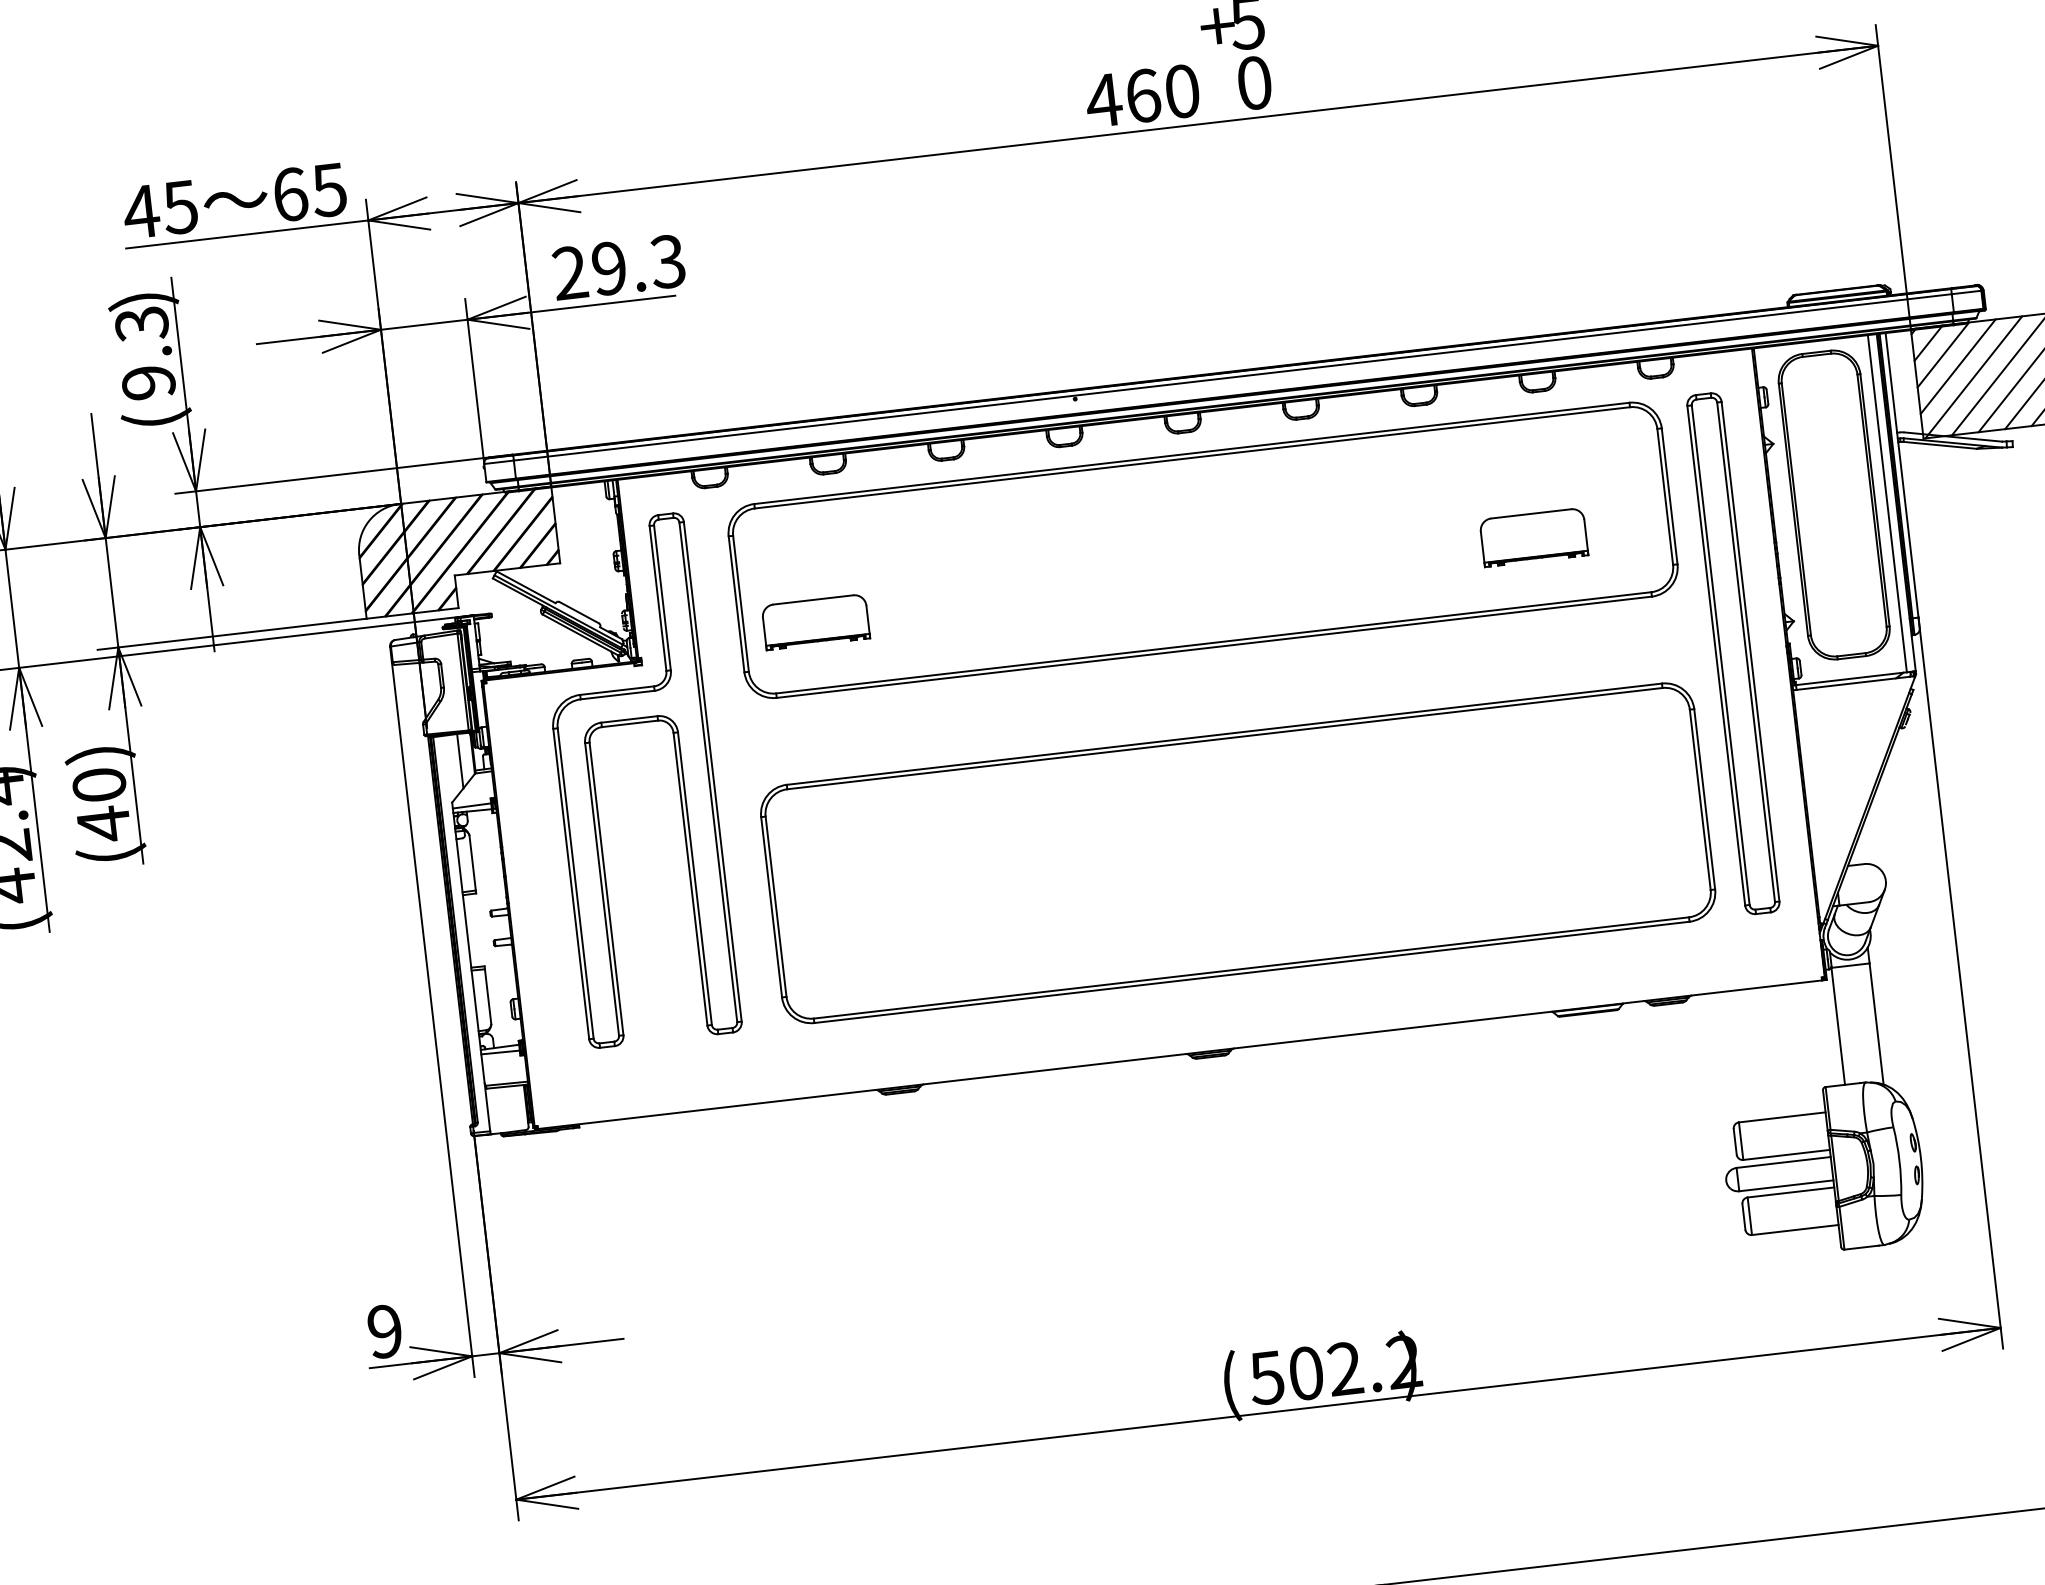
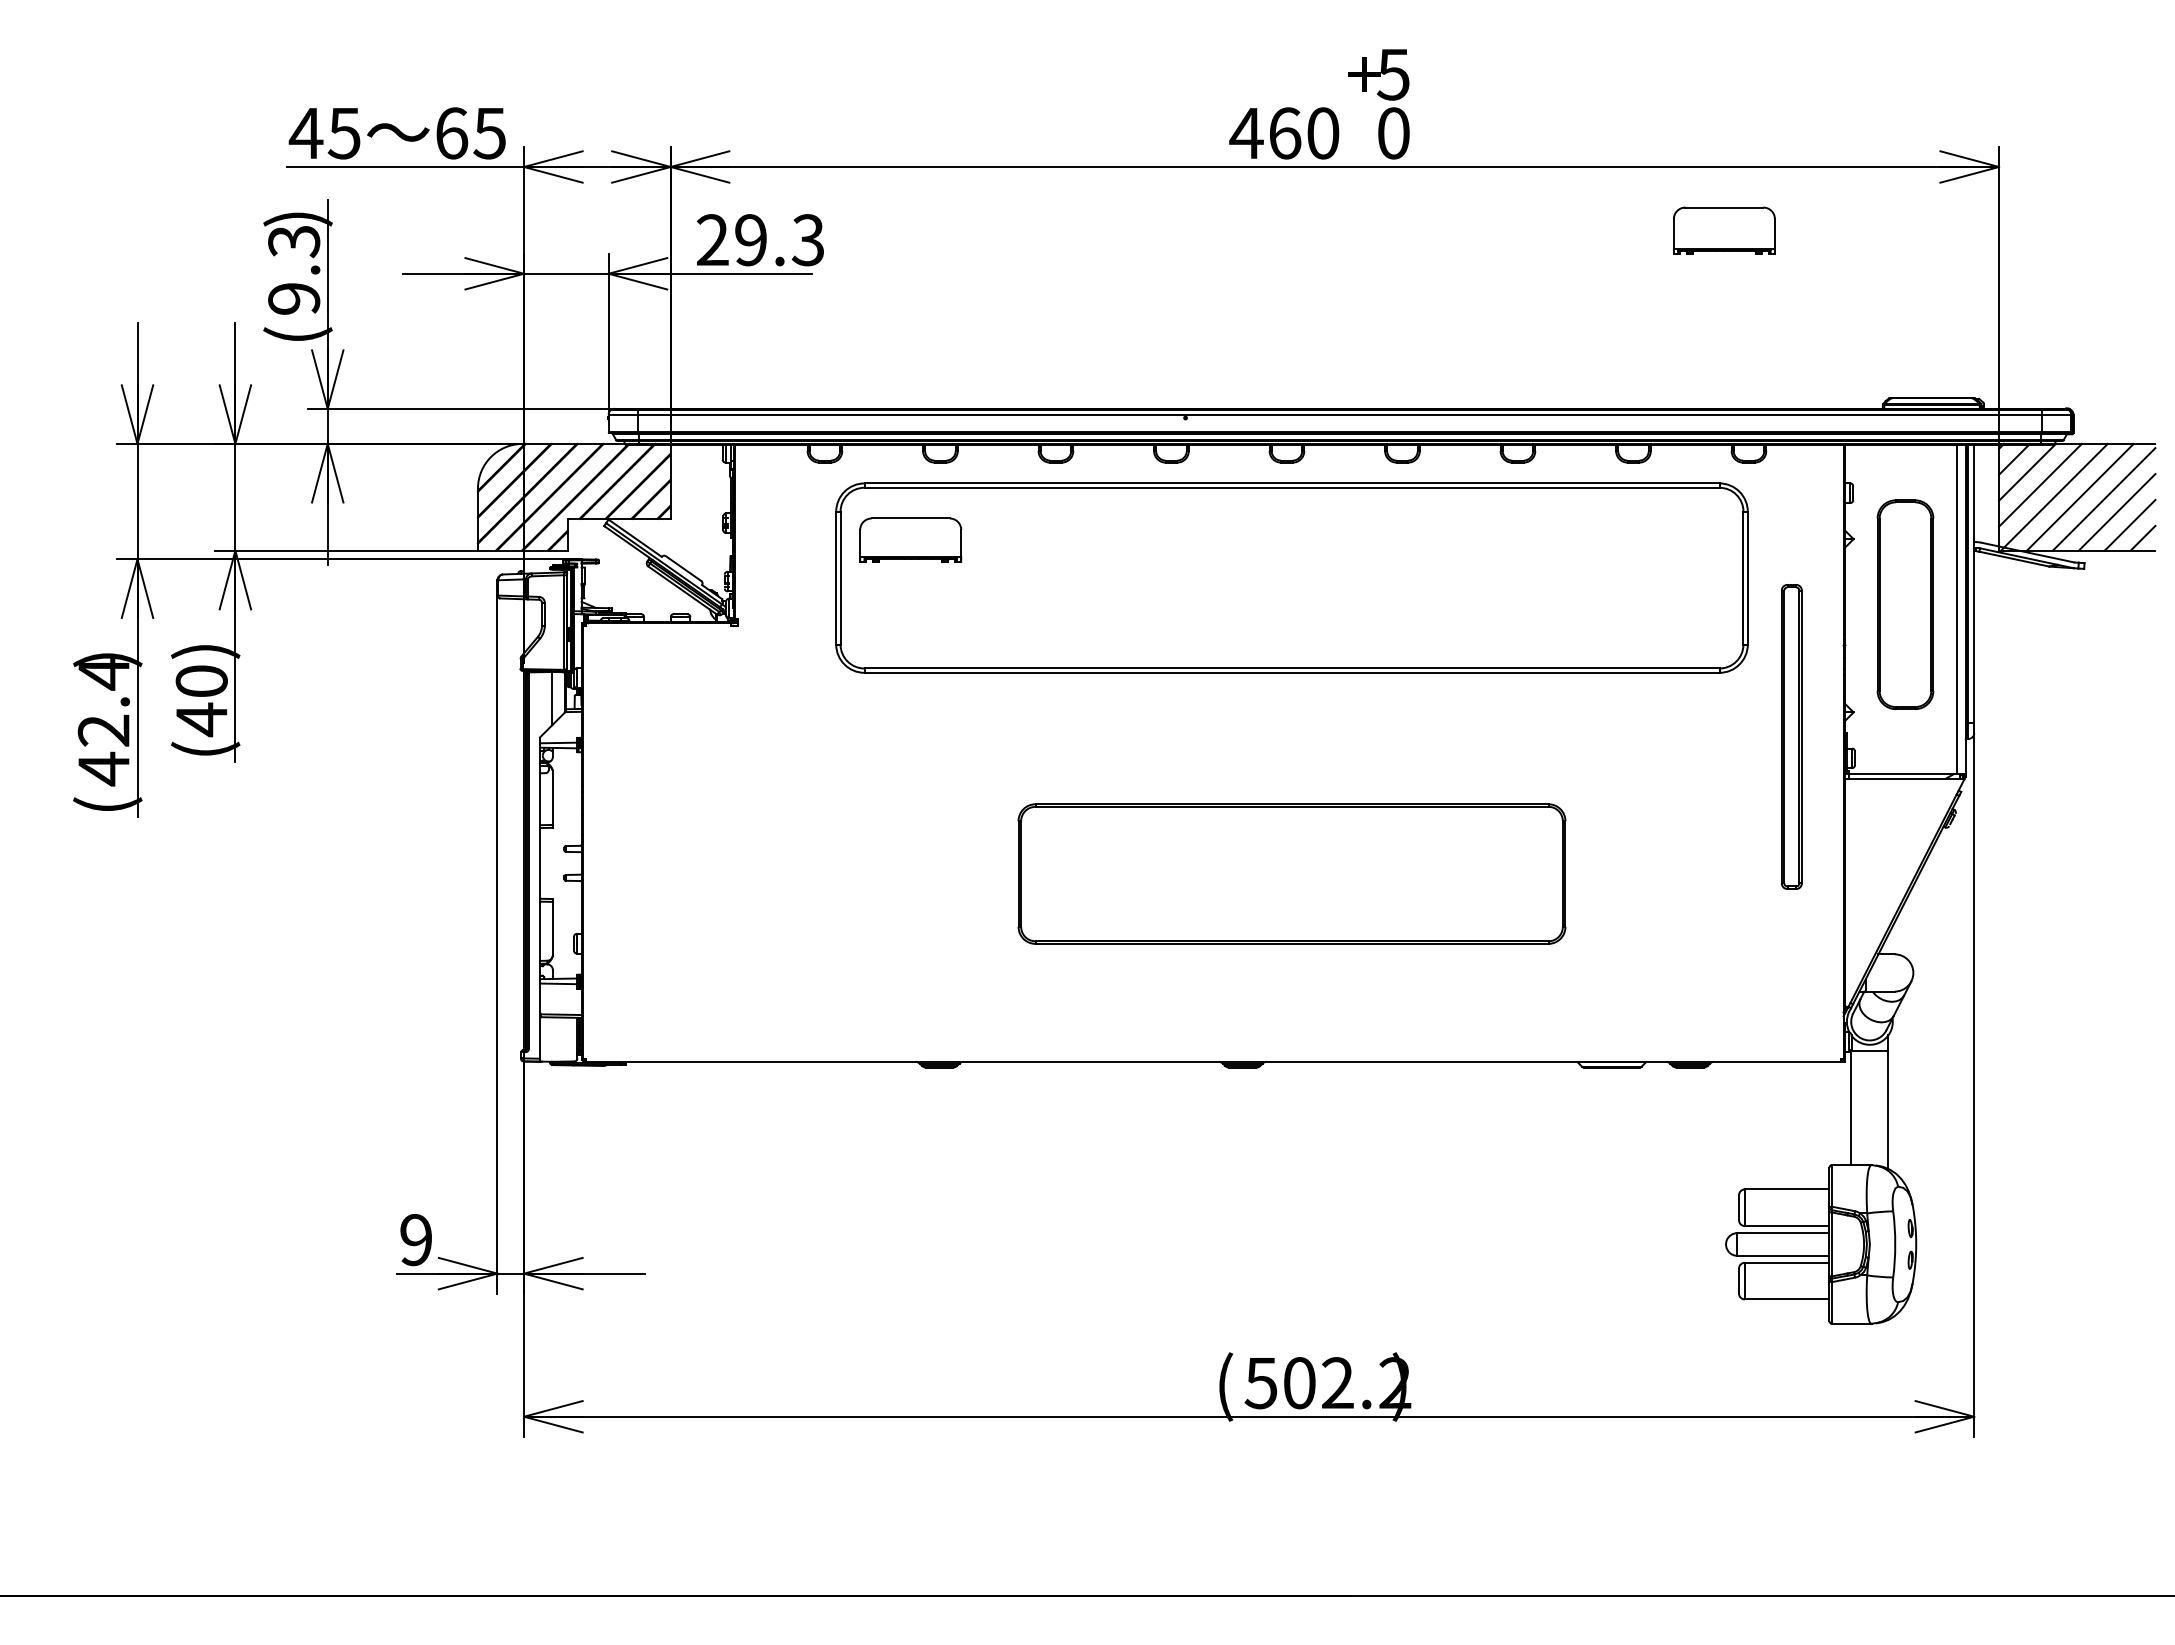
part: (1834, 504) -> (1905, 604), size x0.7
part: (1534, 537) -> (1724, 230), moved
part: (815, 621) -> (910, 539), moved
part: (1733, 653) -> (1791, 736), size x0.6
part: (594, 784) -> (679, 736), removed
part: (1237, 852) -> (1291, 873), size x0.6

